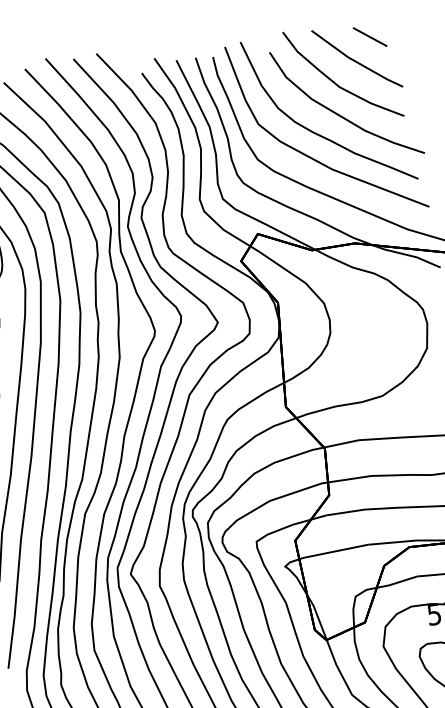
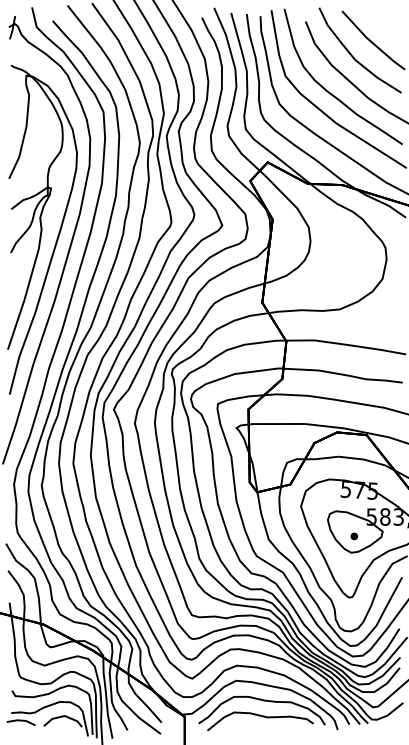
line: (369, 37) -> (386, 25), removed

